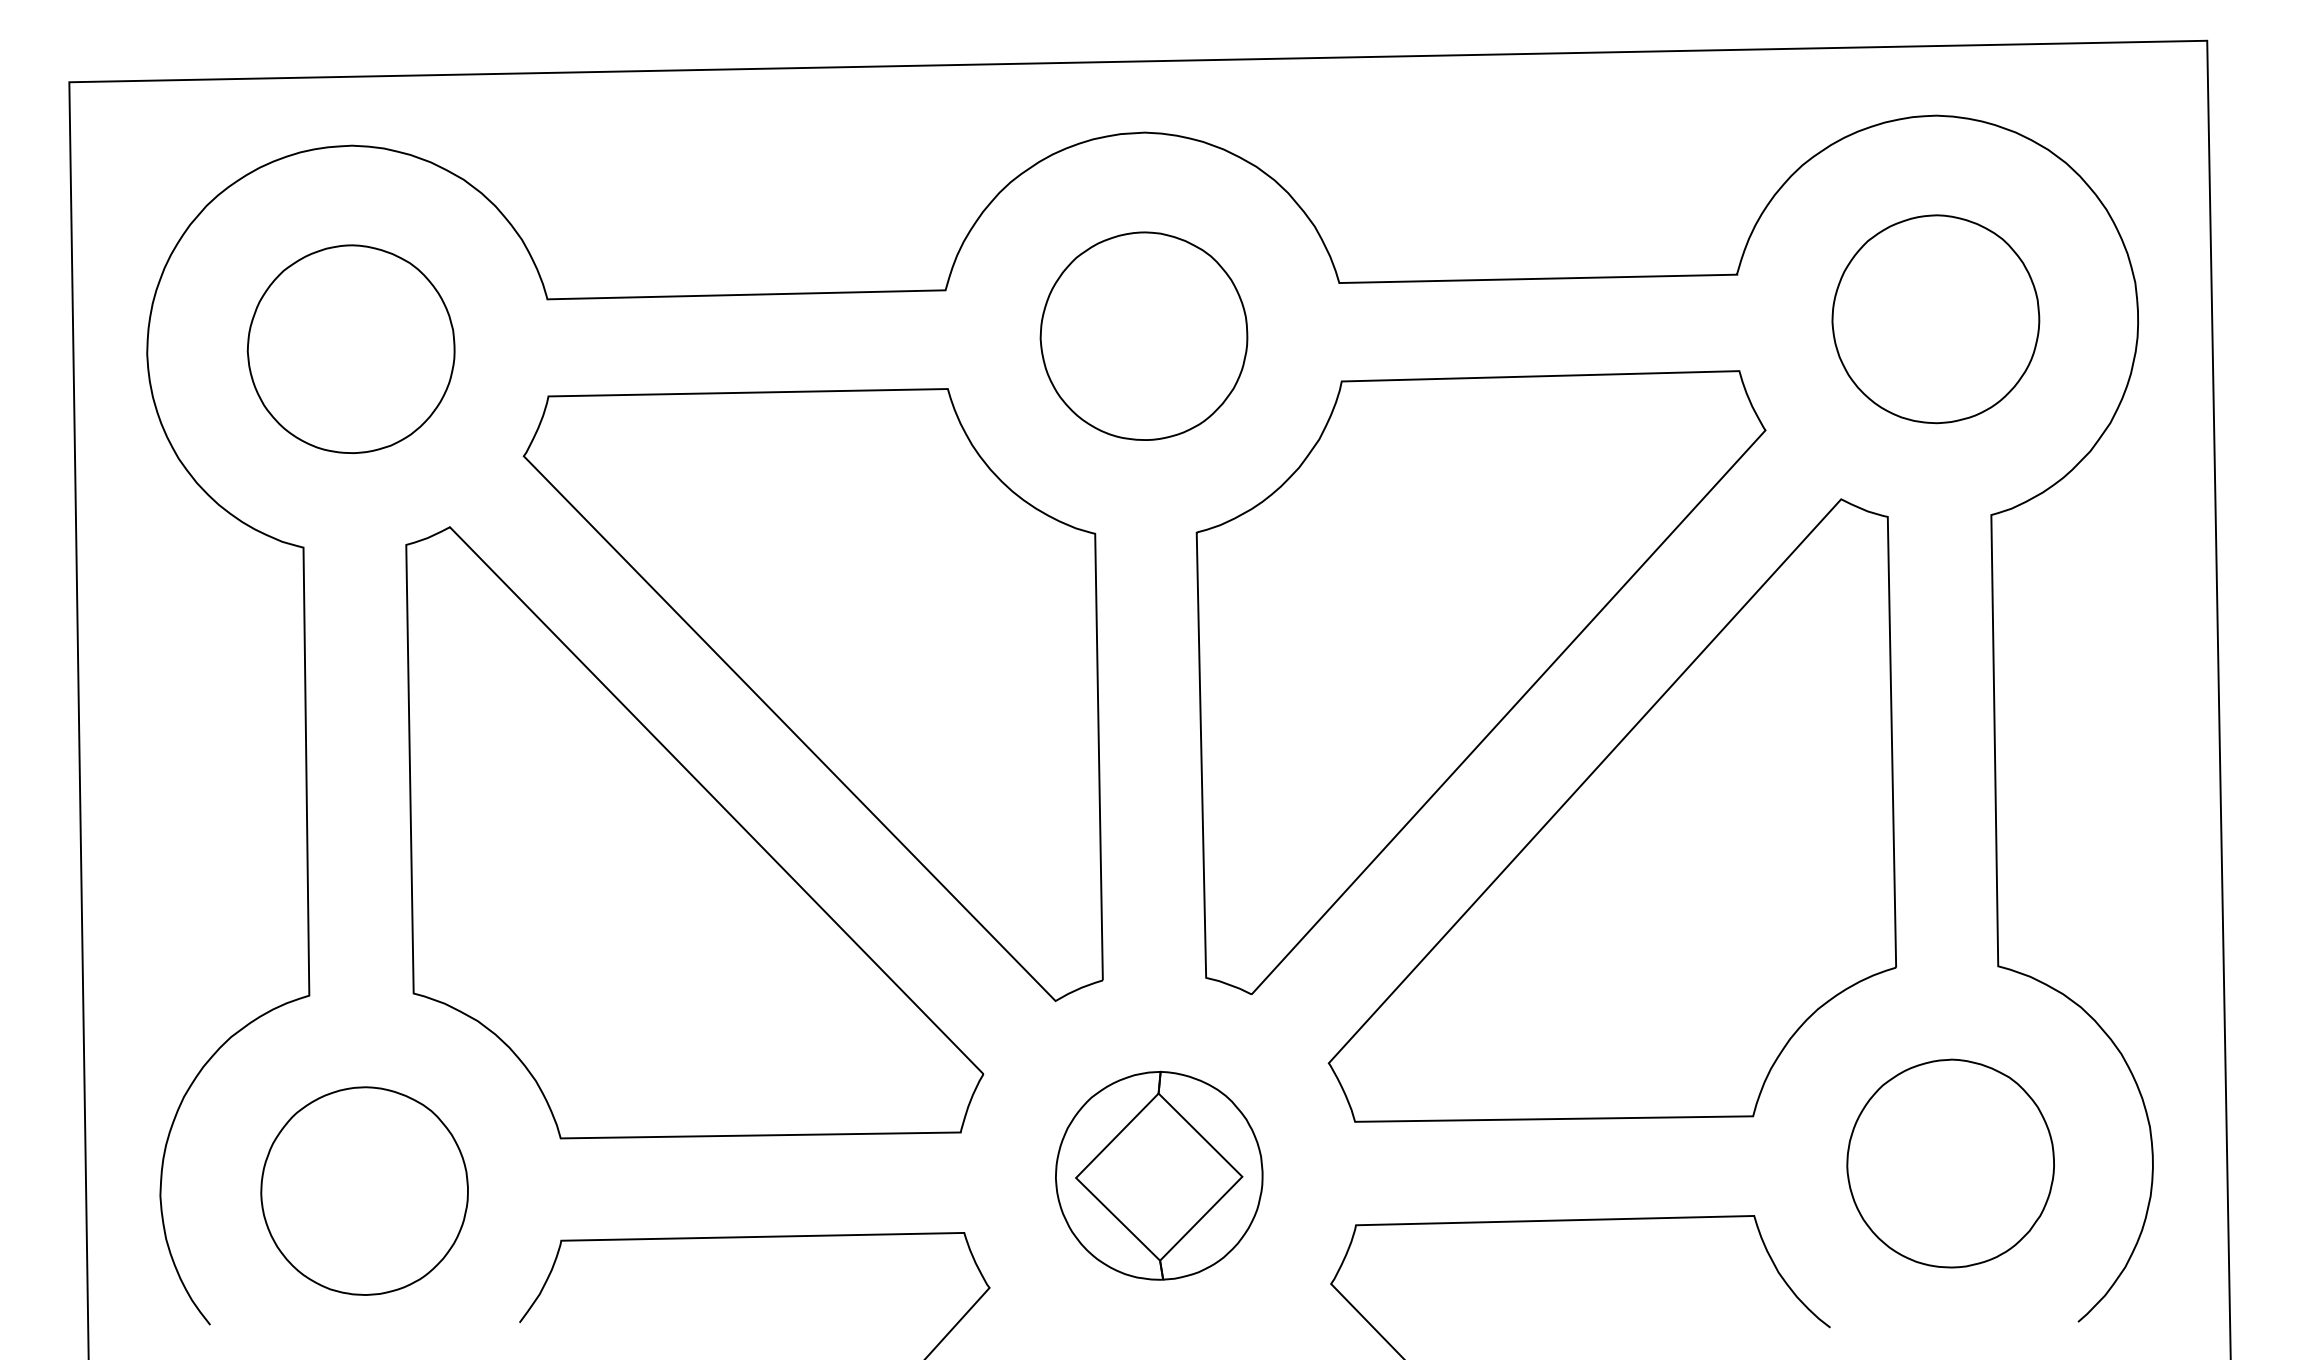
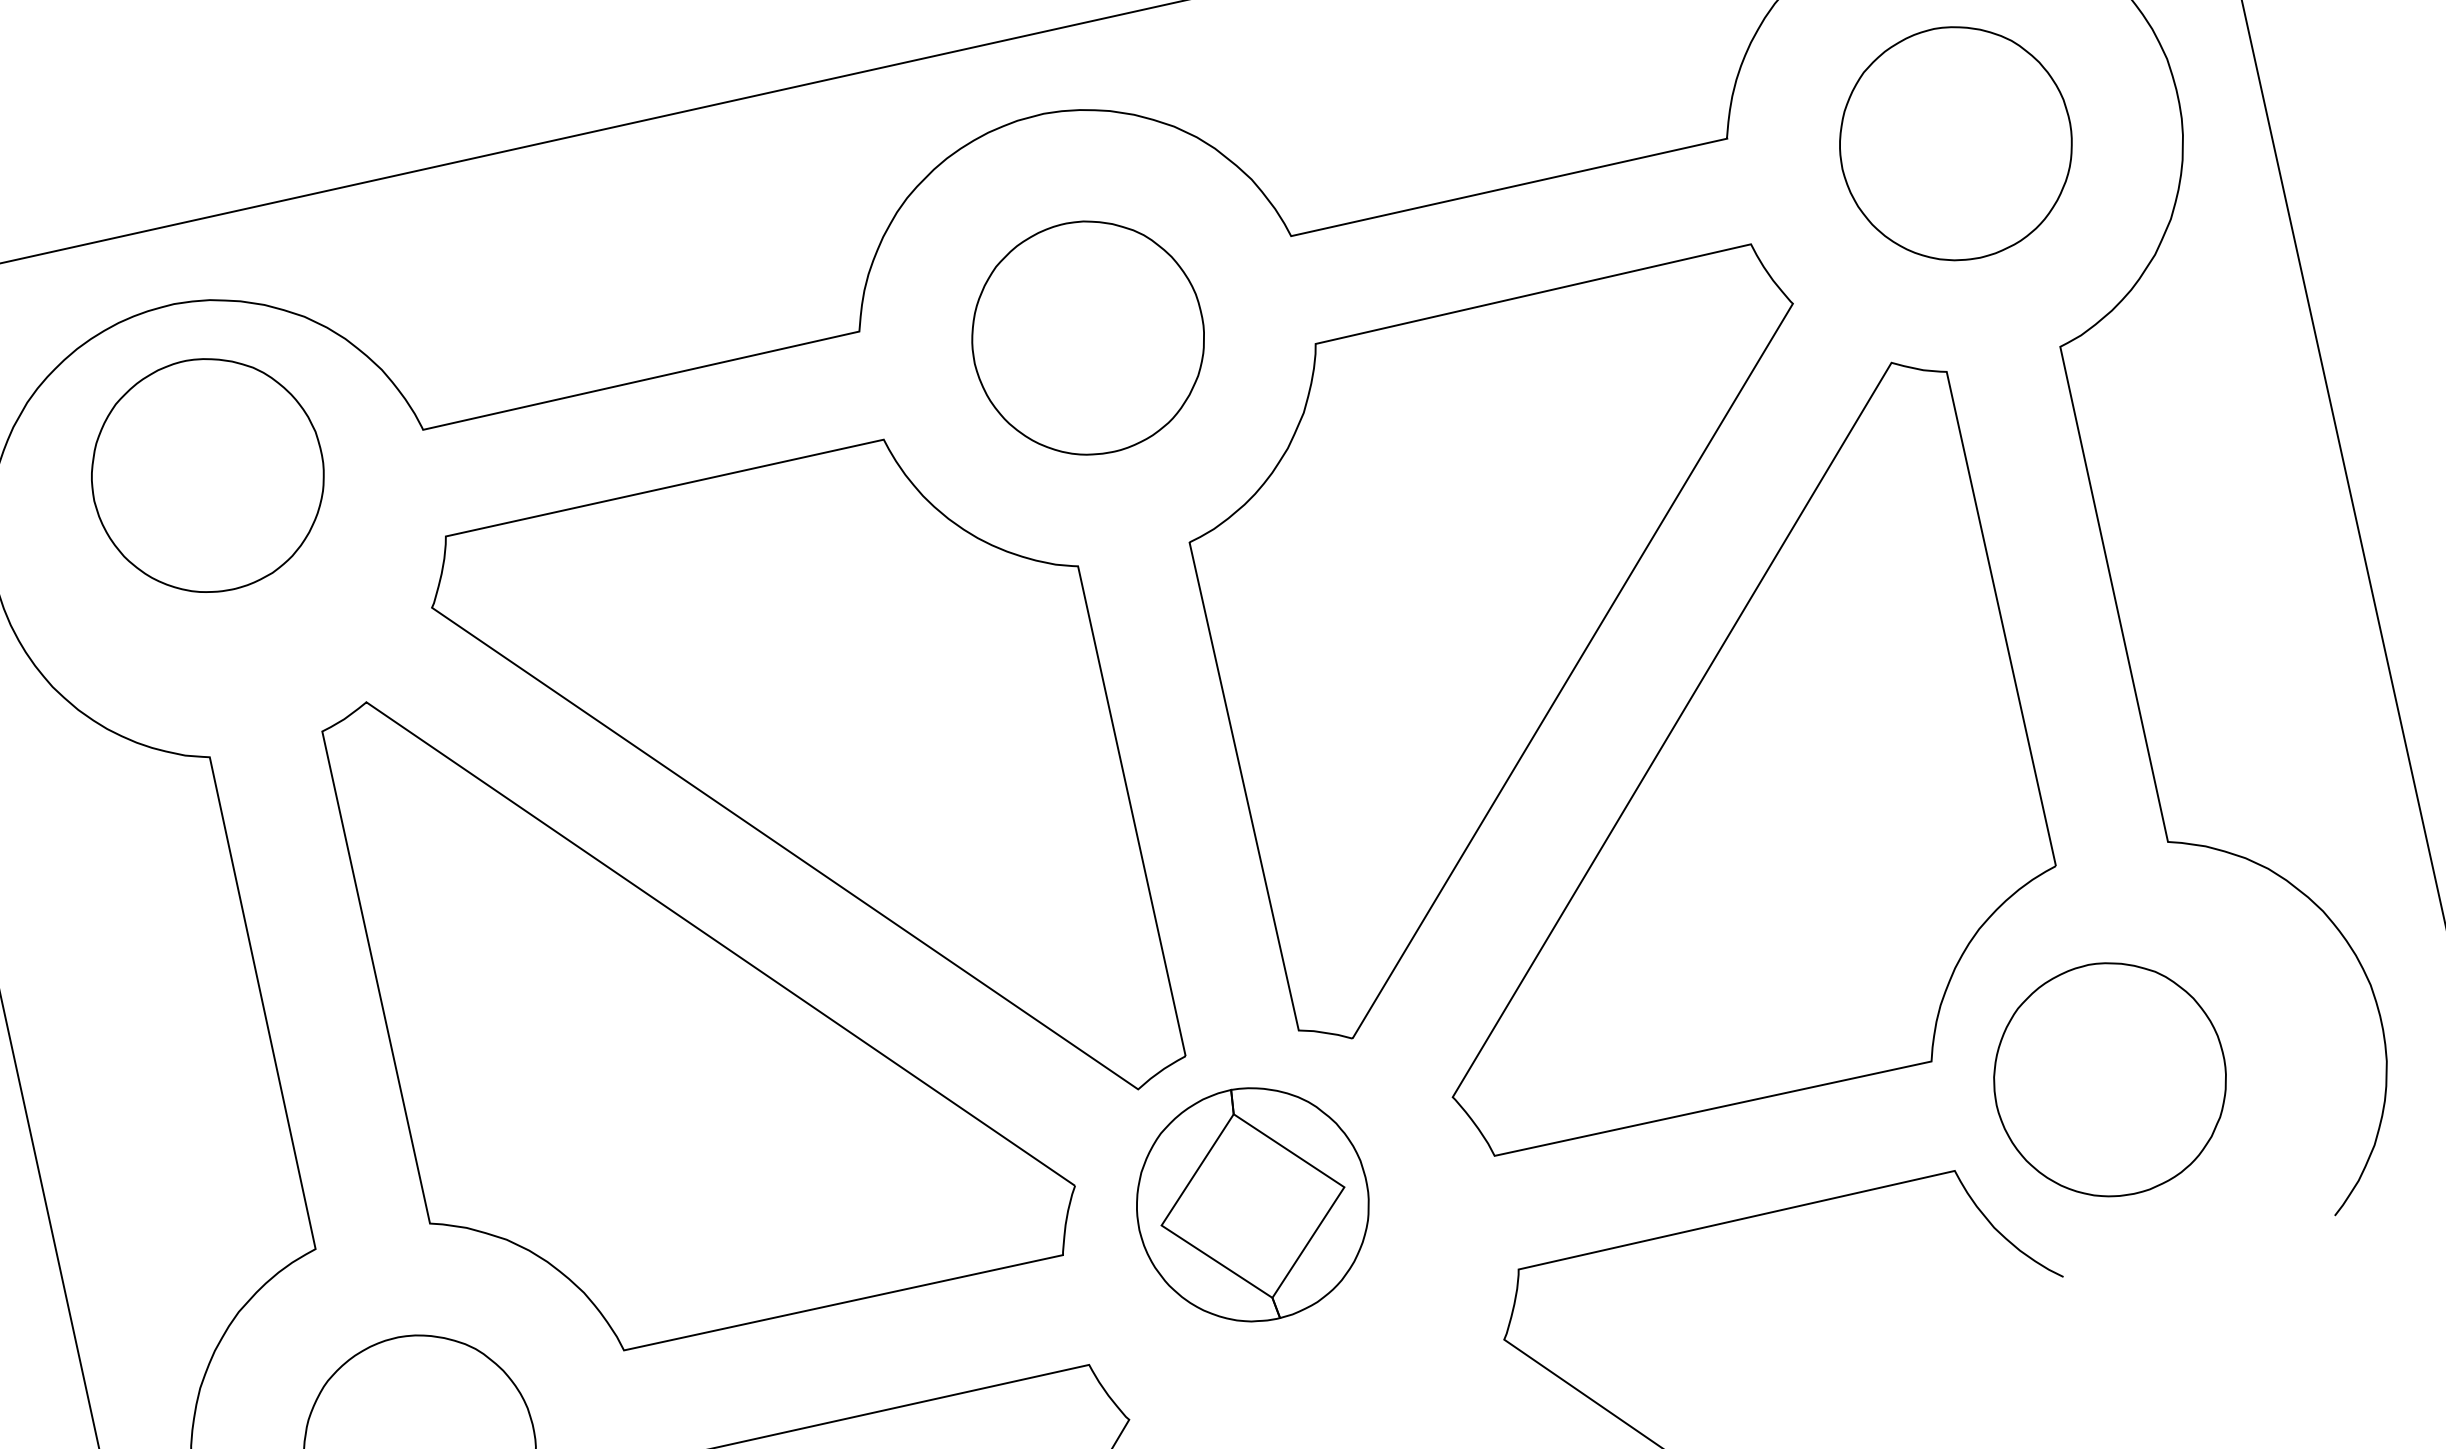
part: (350, 348) -> (206, 474), moved
part: (1950, 1163) -> (2109, 1079), moved
part: (1159, 1175) -> (1252, 1204), moved

